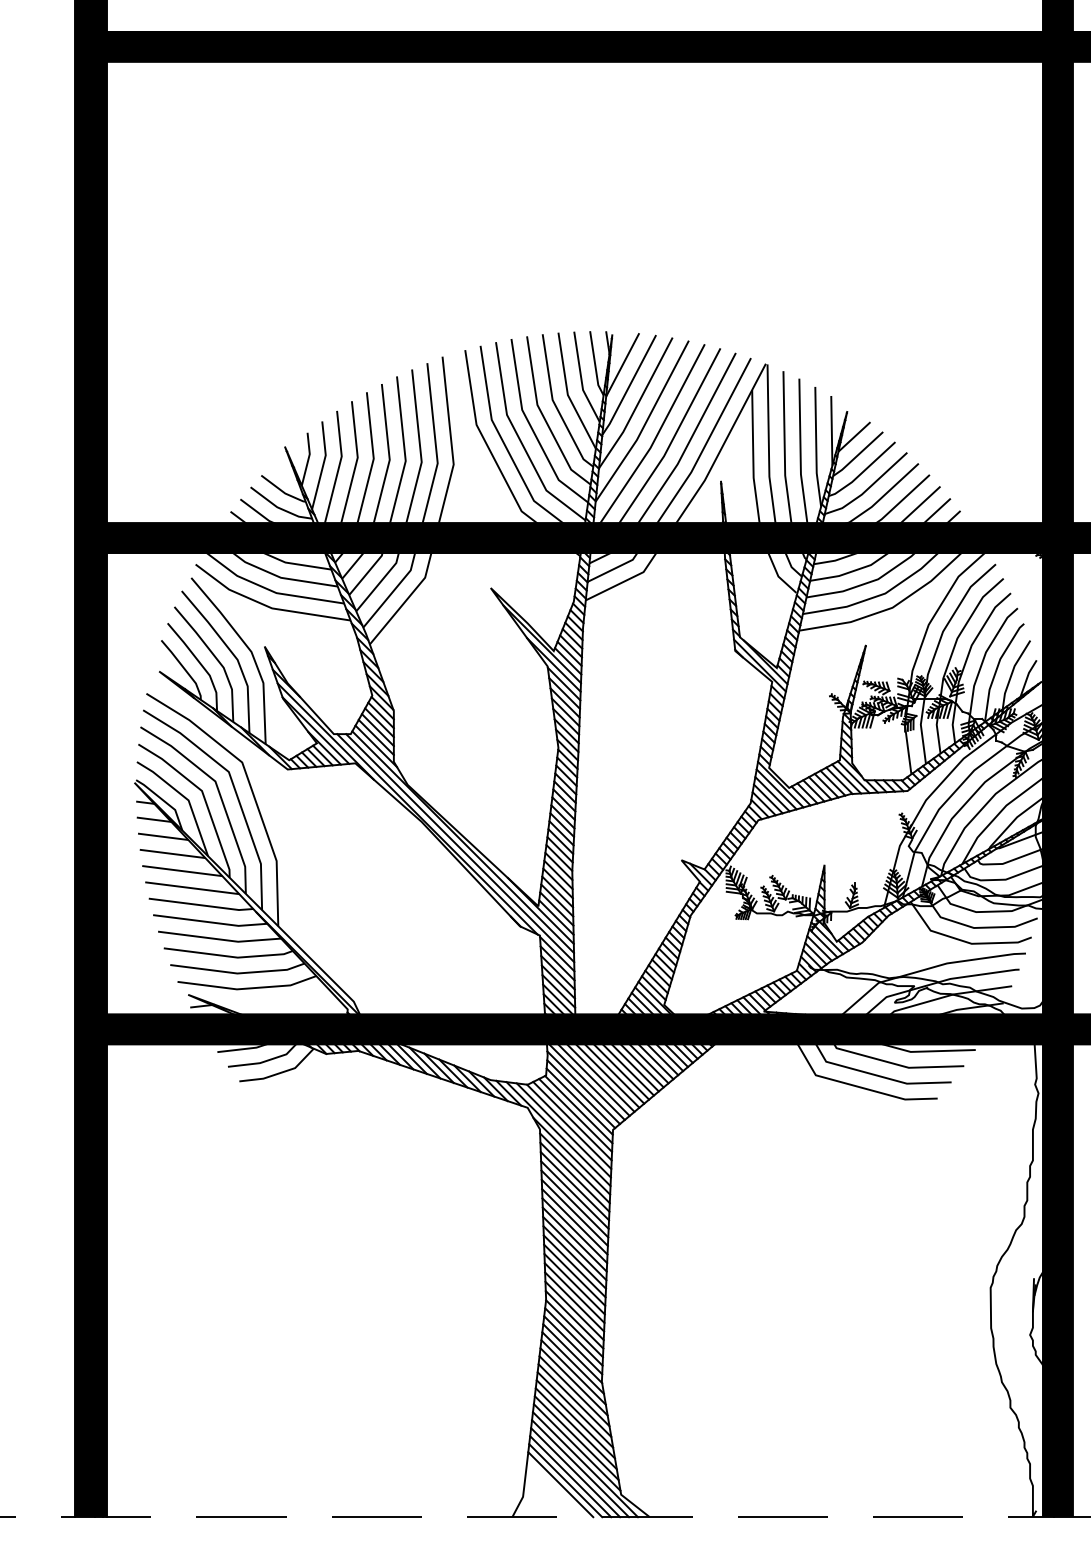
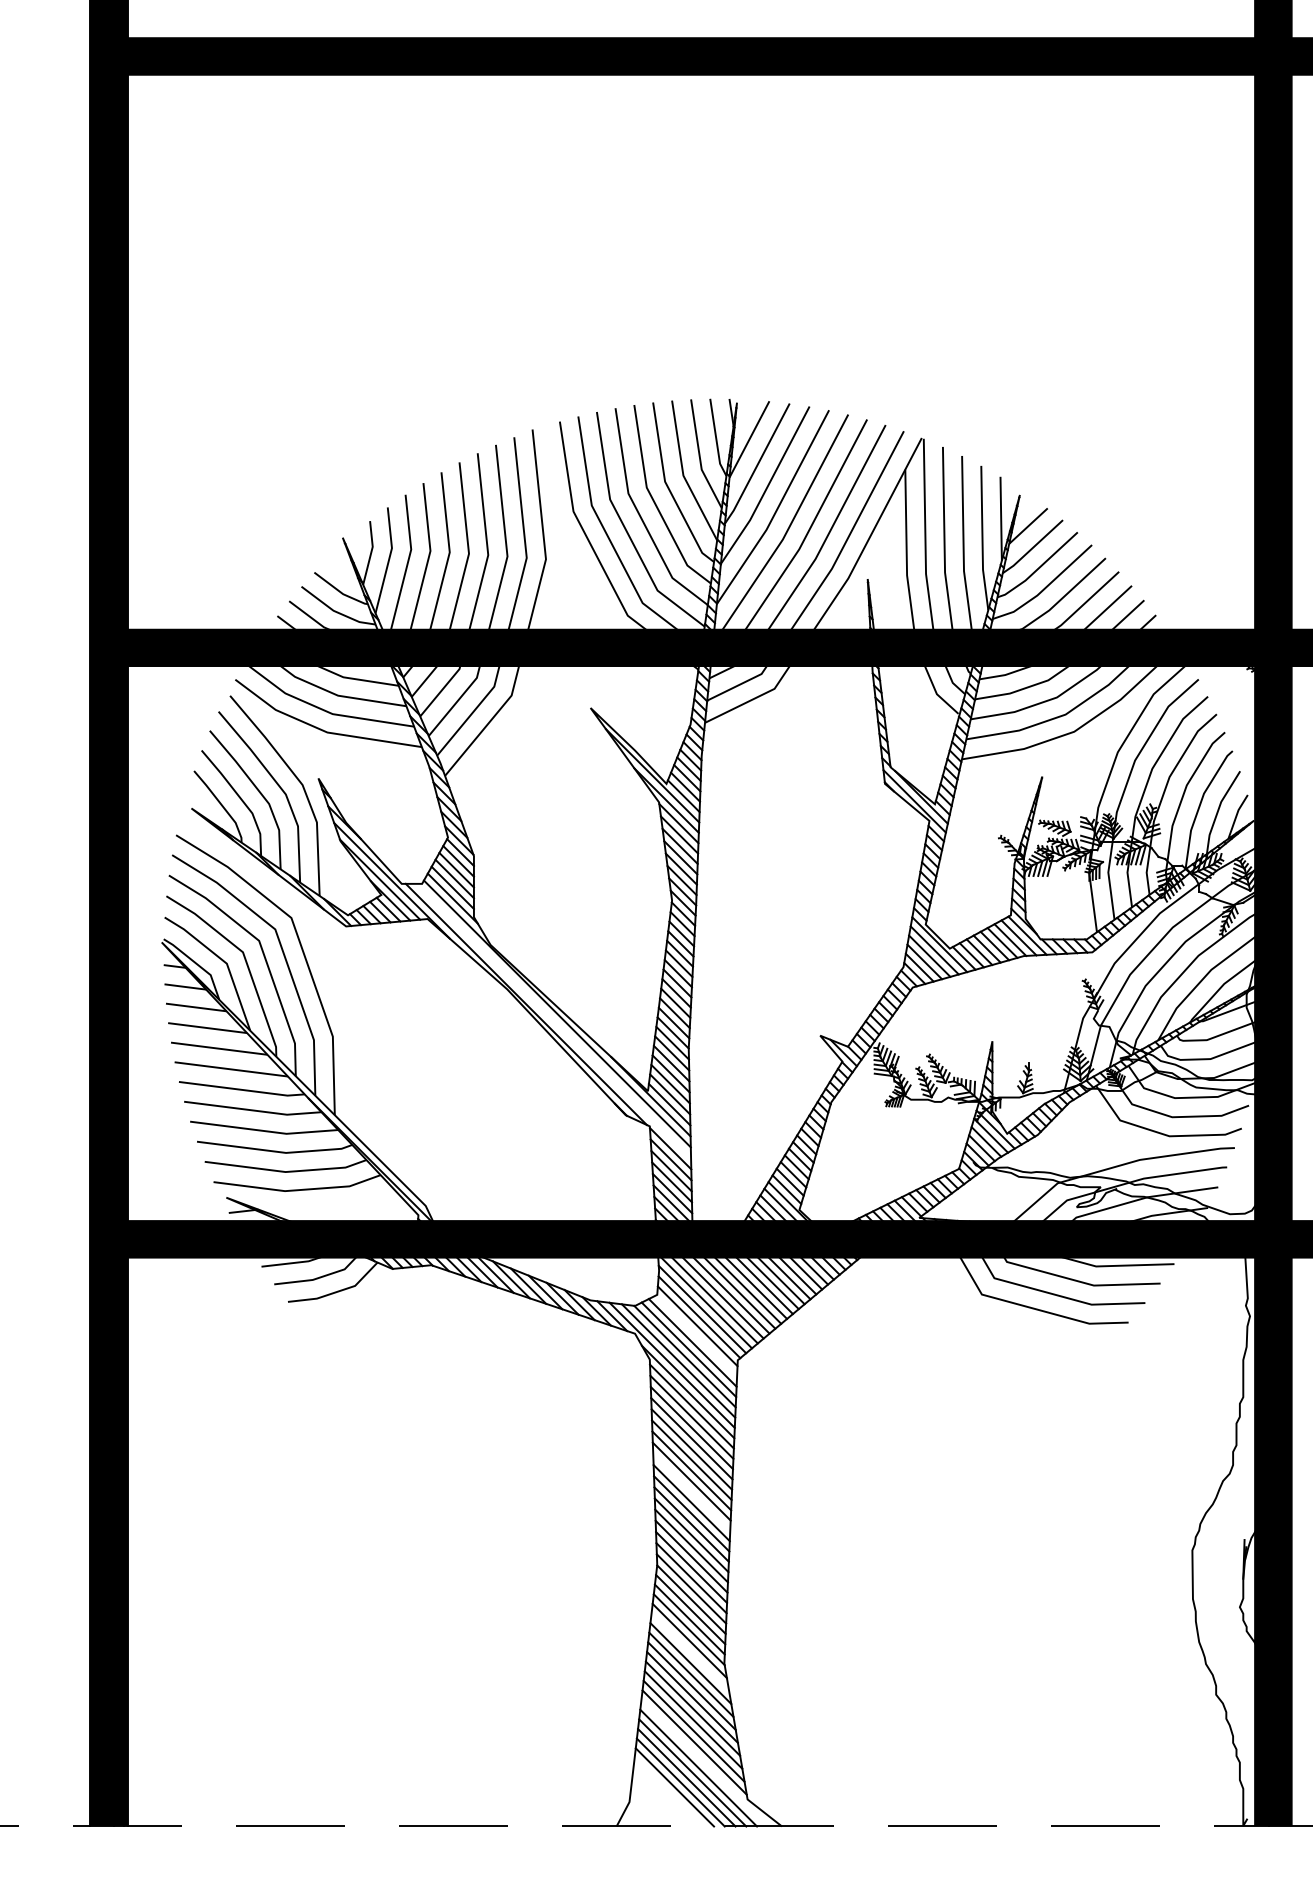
line: (459, 847) -> (553, 1020), removed
line: (578, 1109) -> (696, 1335), removed
line: (574, 1238) -> (691, 1491), removed
line: (573, 1372) -> (690, 1652), removed
line: (585, 1464) -> (704, 1763), removed

